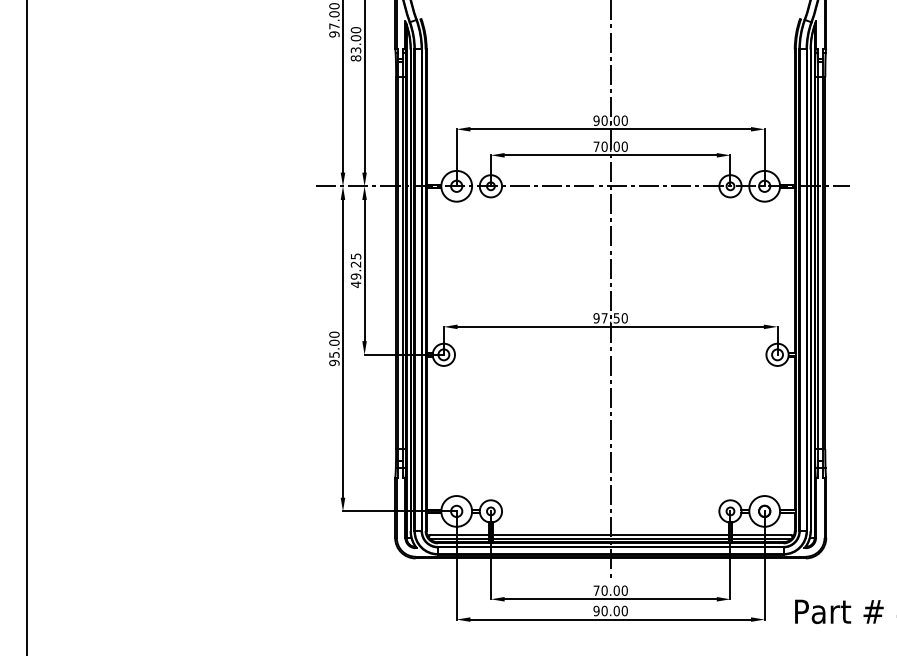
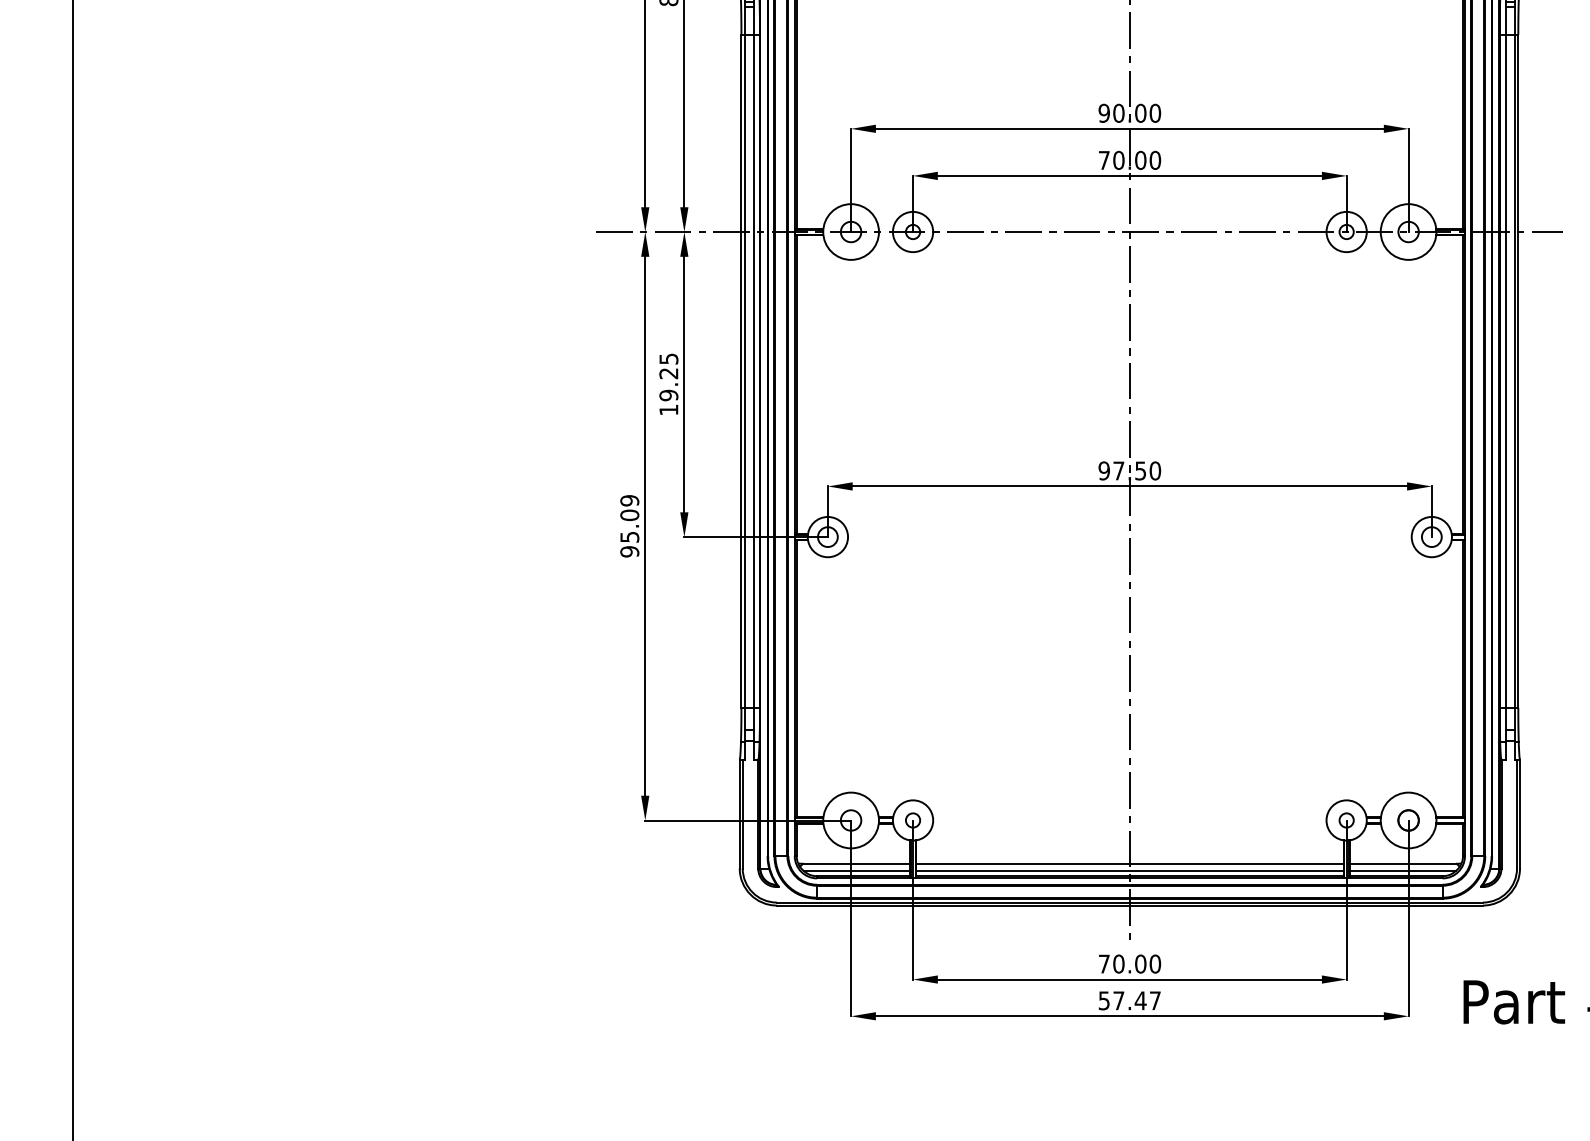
text: (356, 284) -> (669, 409), 49.25 -> 19.25
text: (334, 334) -> (629, 500), 95.00 -> 95.09
text: (610, 610) -> (1129, 999), 90.00 -> 57.47

